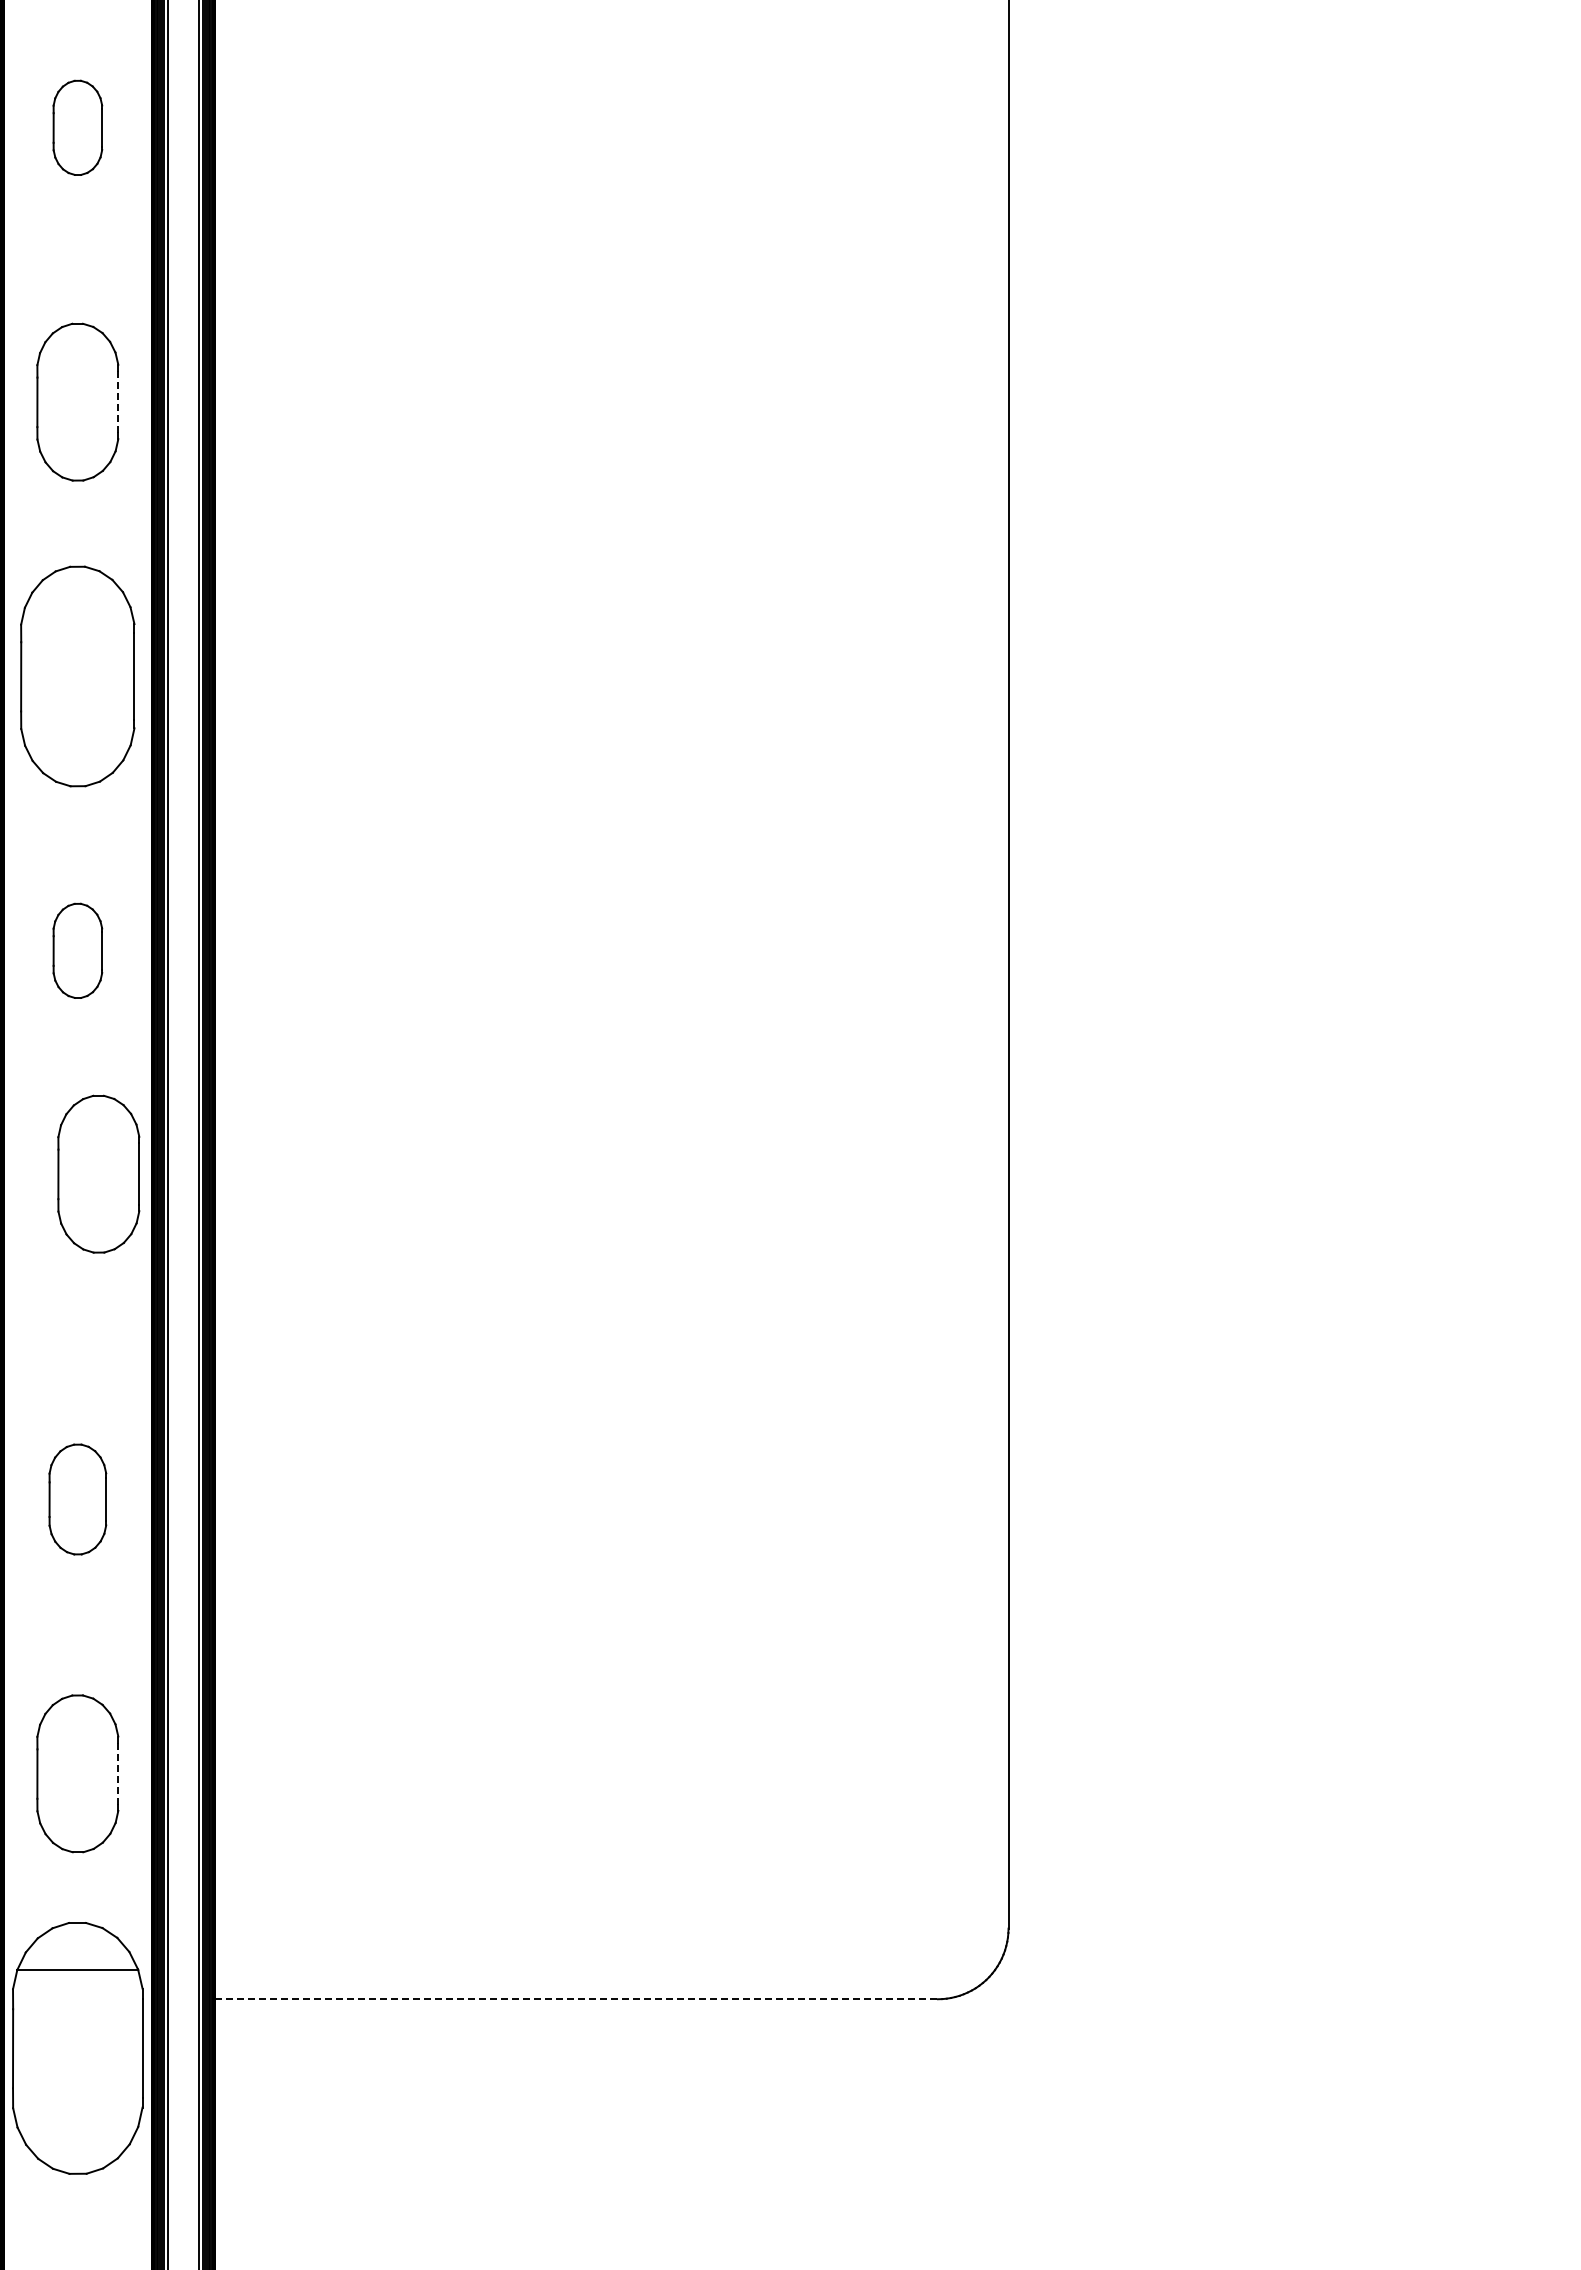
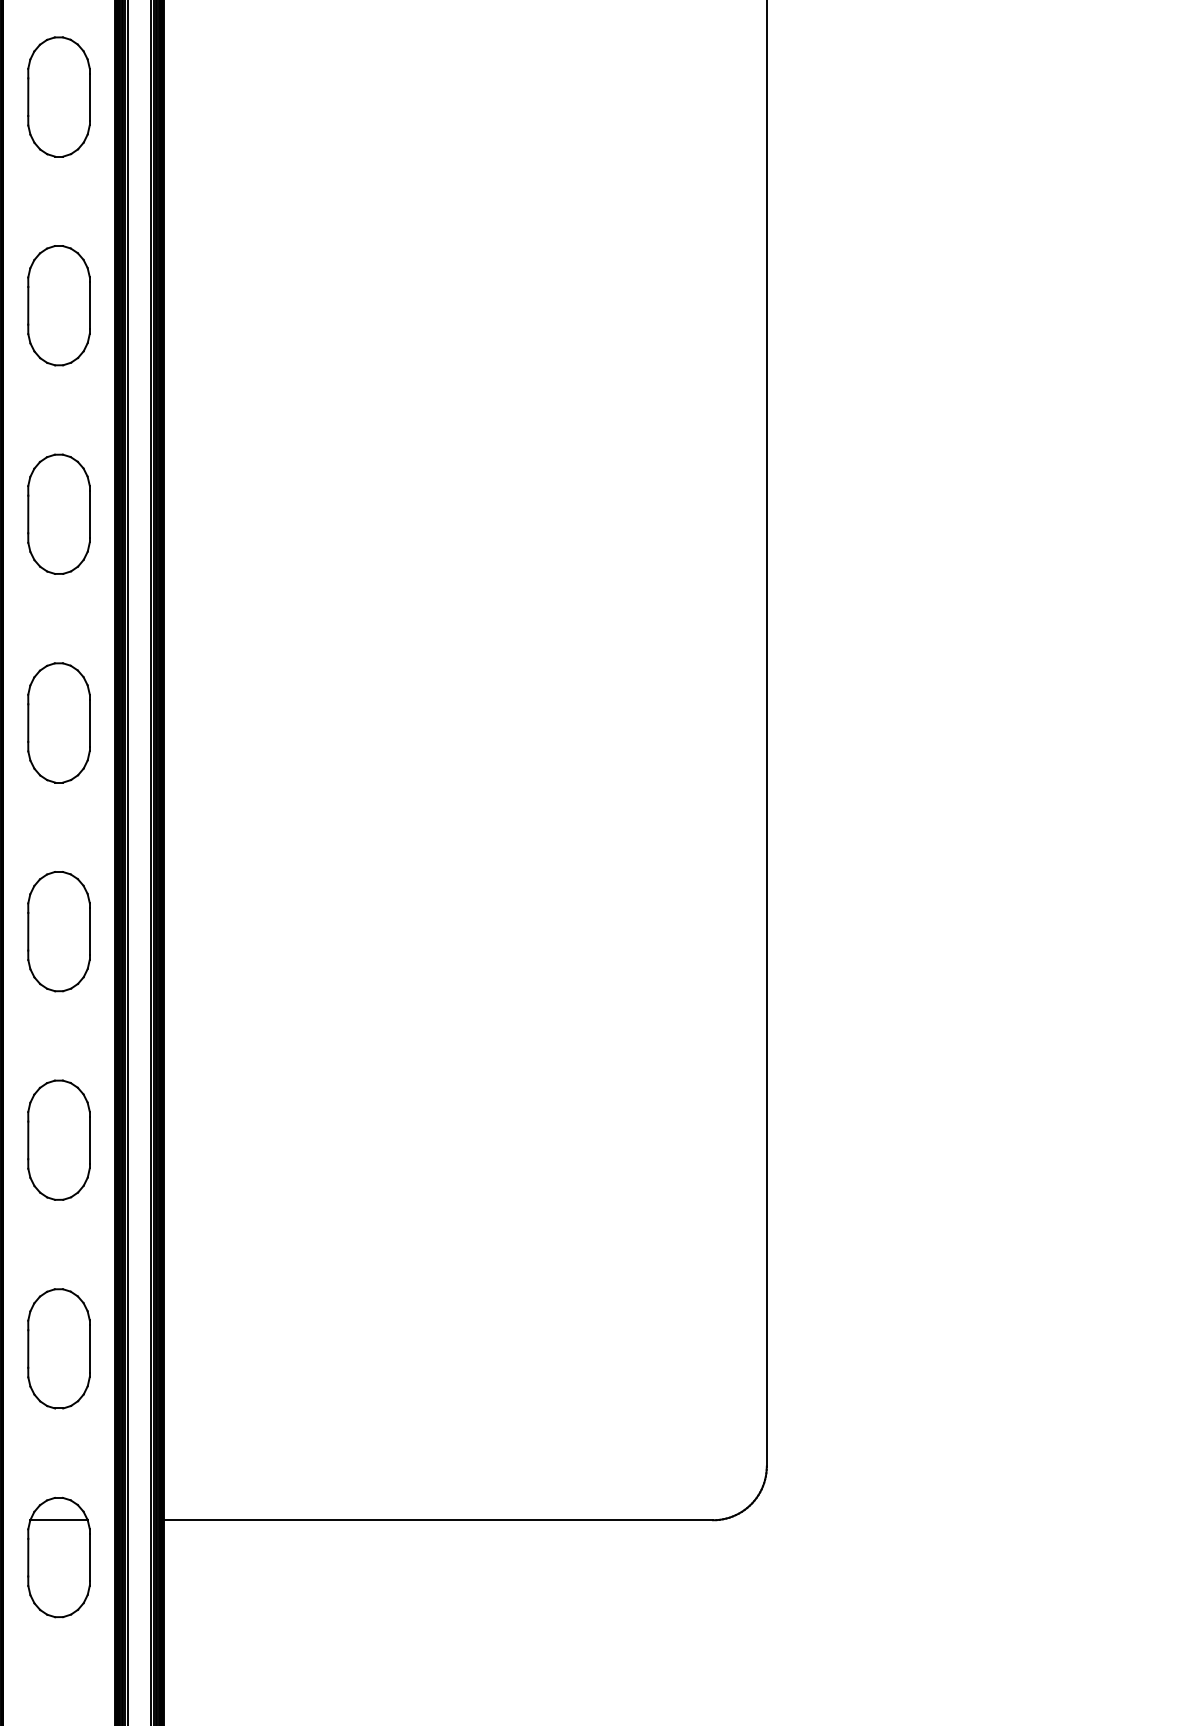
part: (77, 127) -> (58, 96), size x1.67
line: (118, 402) -> (89, 305), dashed -> solid
part: (77, 676) -> (58, 514), size x0.71
part: (77, 950) -> (58, 722), size x1.67
part: (98, 1173) -> (58, 931), moved
part: (77, 1499) -> (58, 1140), size x1.43
line: (118, 1774) -> (89, 1349), dashed -> solid
line: (577, 1999) -> (439, 1520), dashed -> solid
part: (77, 2047) -> (58, 1556), size x0.62

